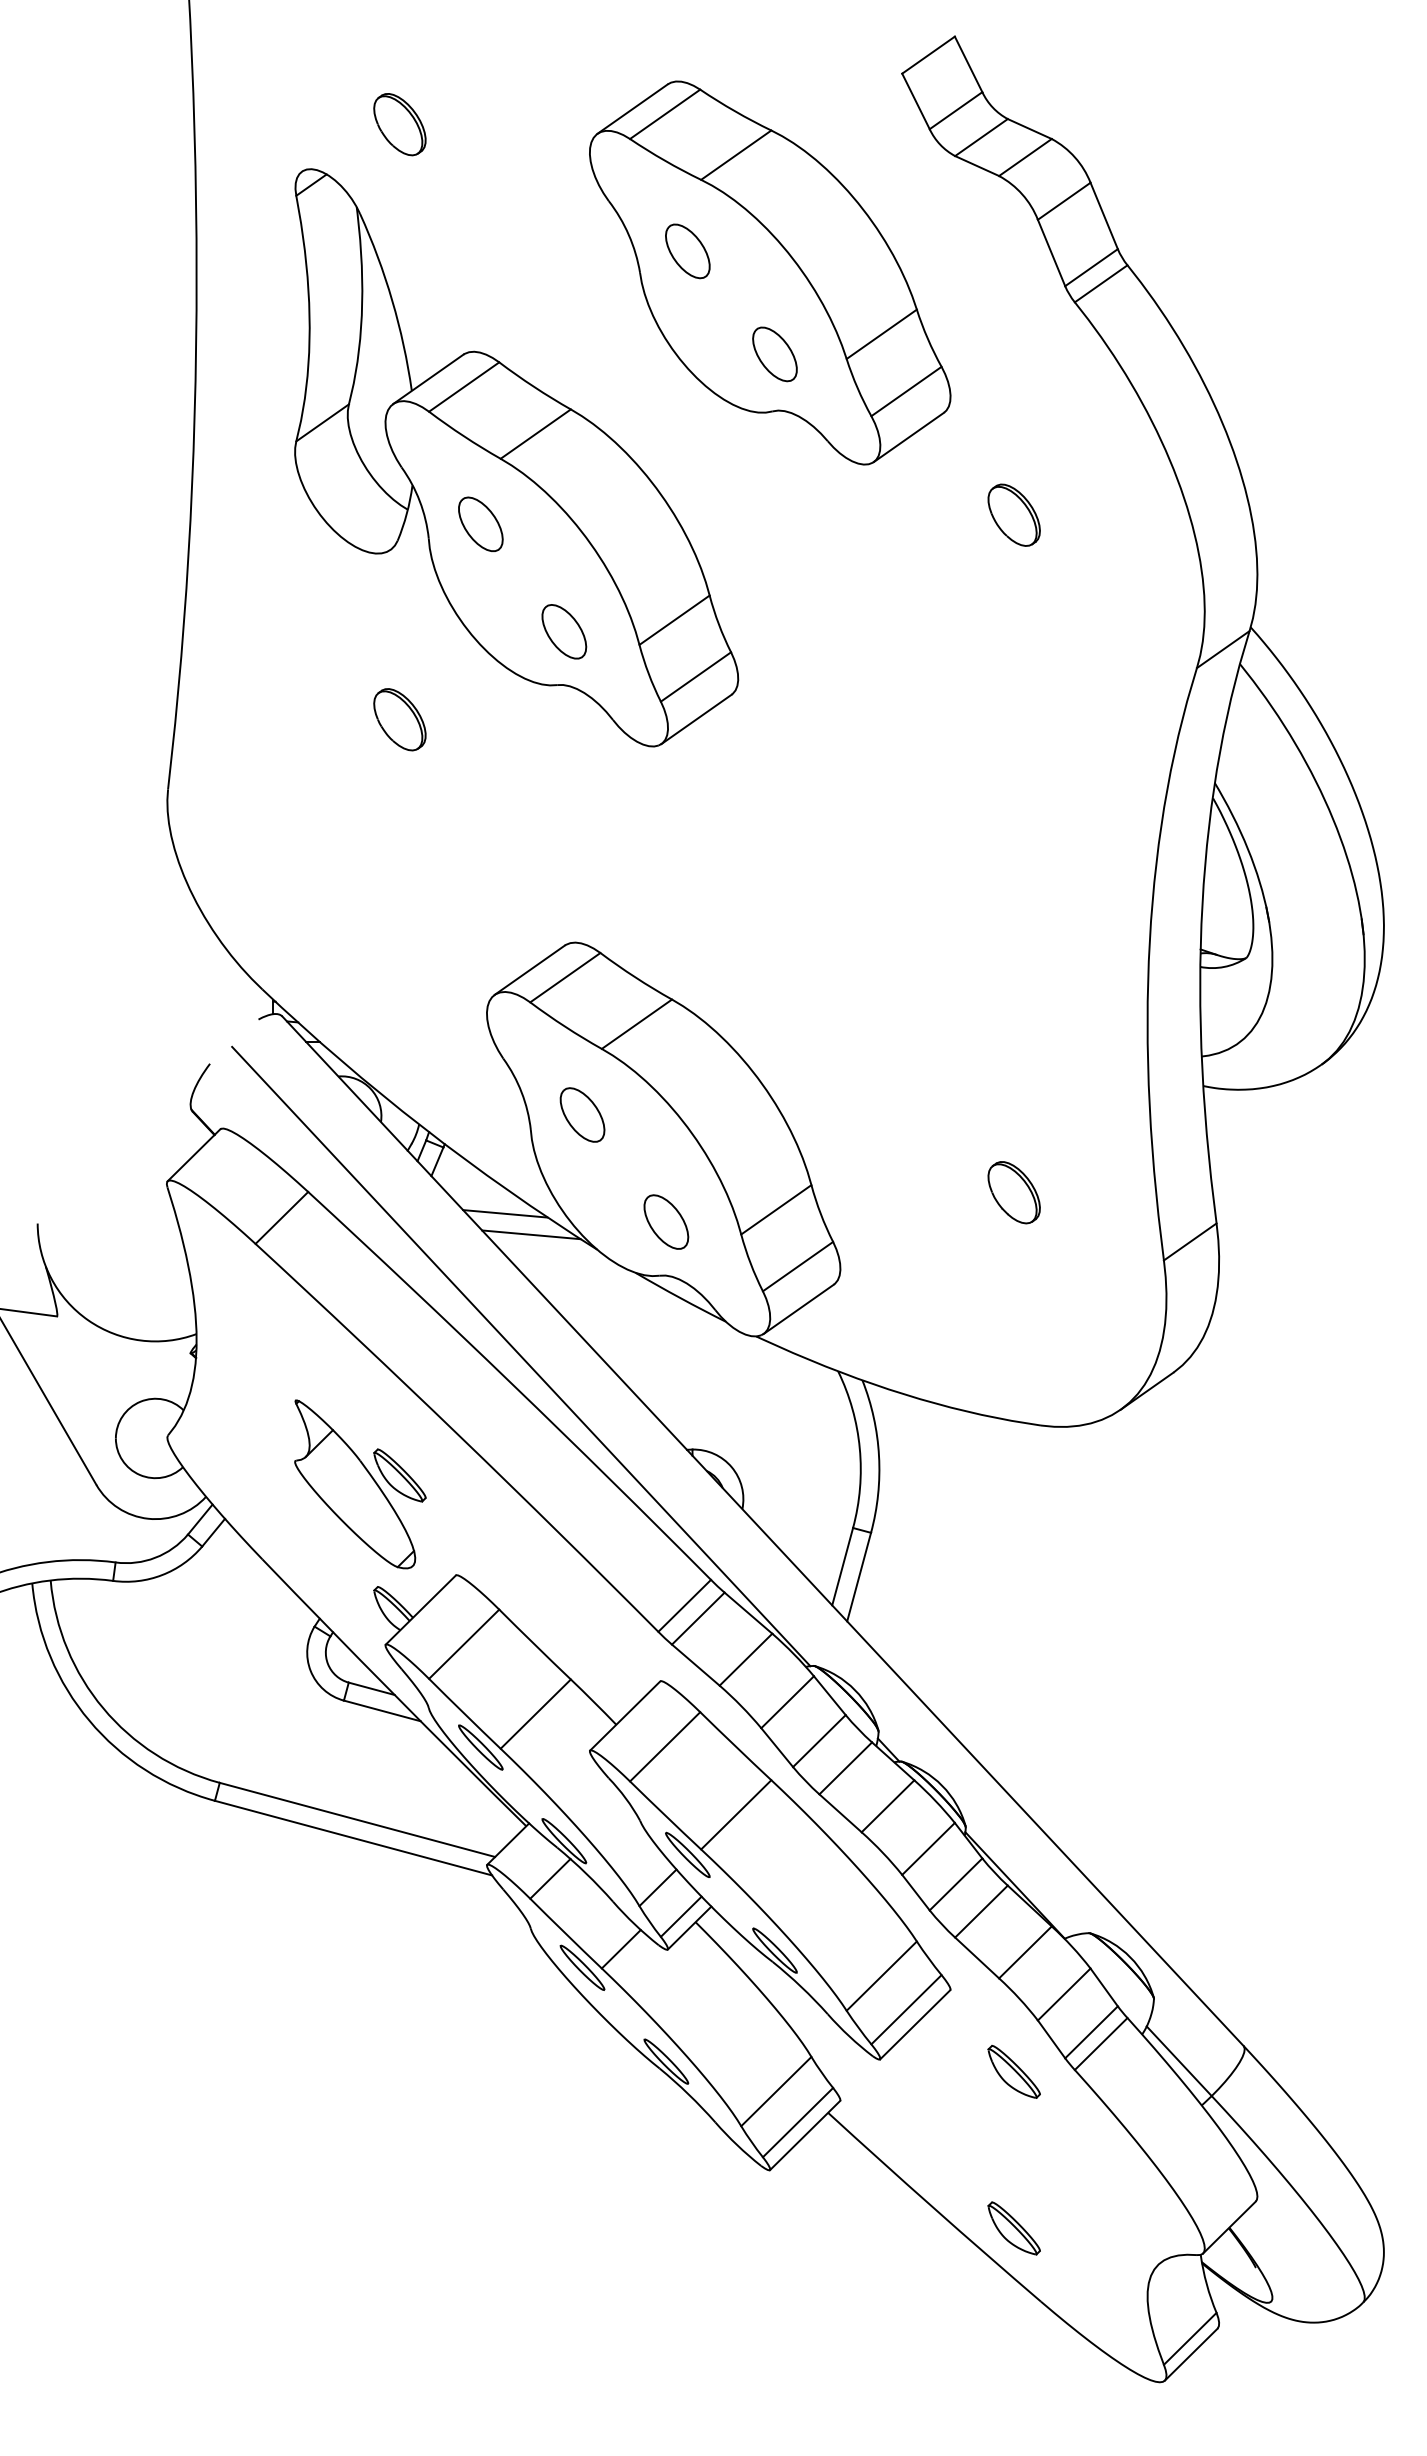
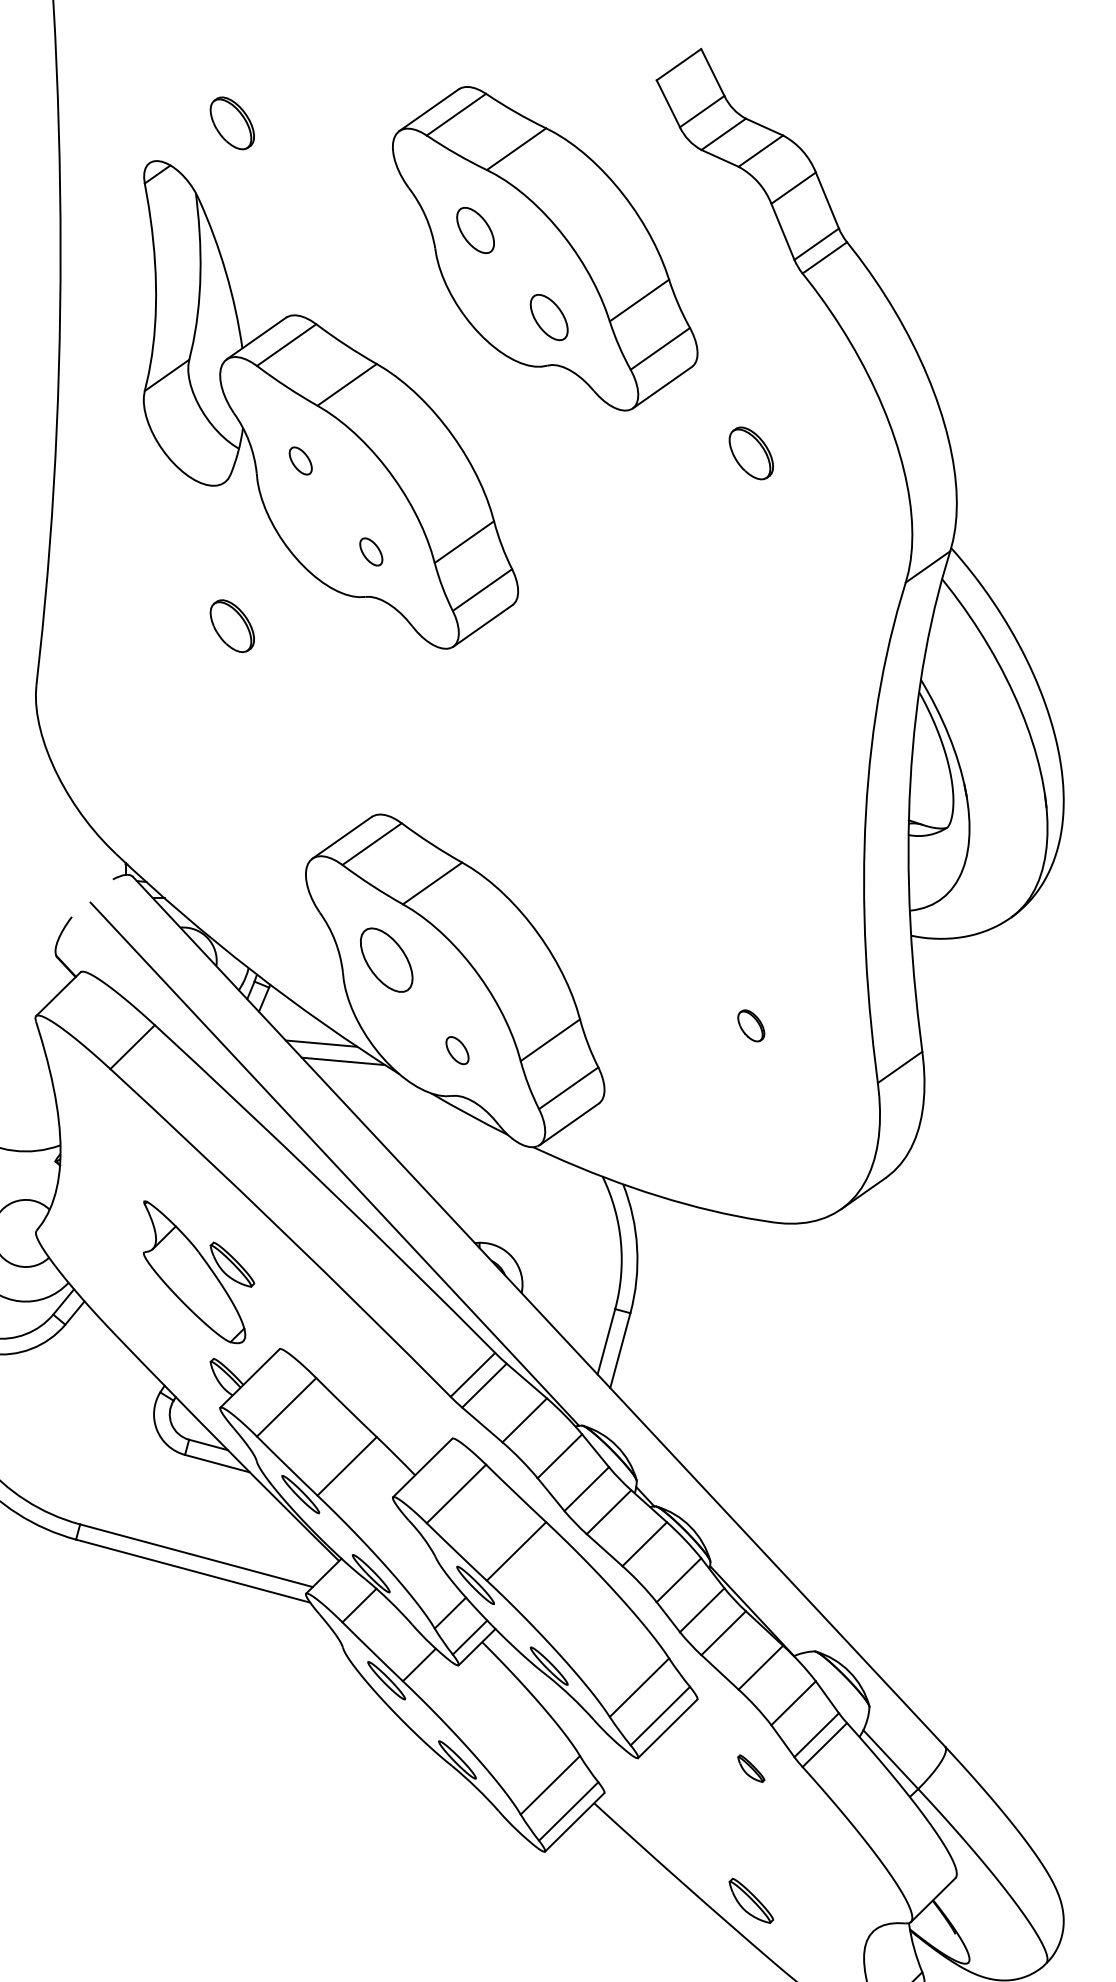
part: (480, 523) -> (300, 460), size x0.6
part: (564, 631) -> (371, 551), size x0.6
part: (582, 1114) -> (386, 959), size x1.4
part: (1013, 1192) -> (750, 1025), size x0.6
part: (666, 1221) -> (457, 1050), size x0.6
part: (1013, 2071) -> (750, 1768), size x0.6

